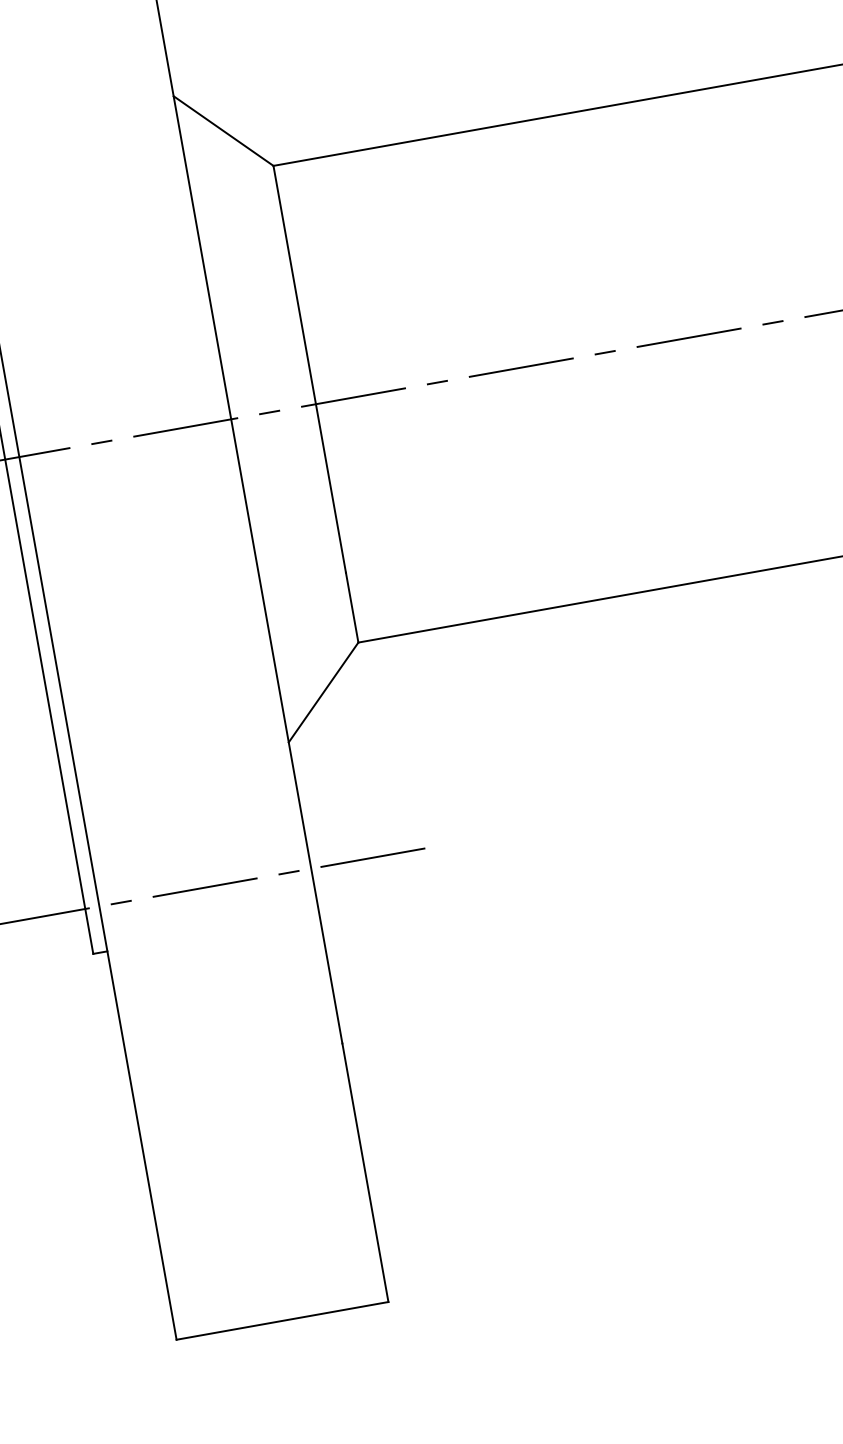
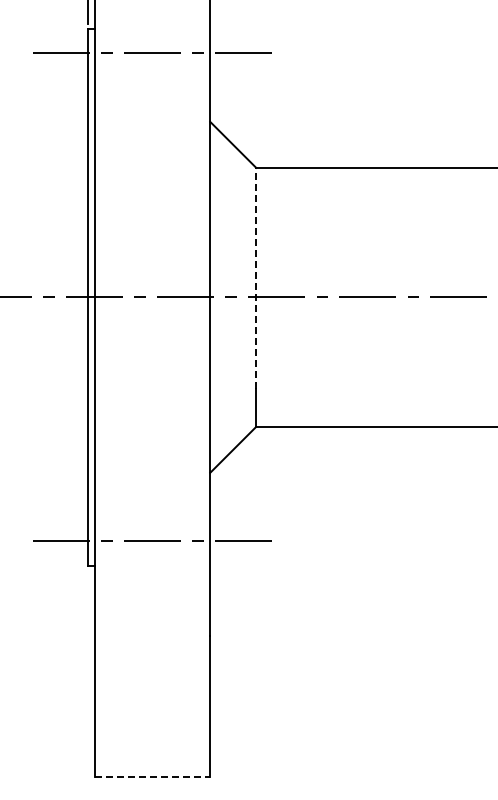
line: (309, 367) -> (256, 277), solid -> dashed
line: (282, 1320) -> (152, 776), solid -> dashed

